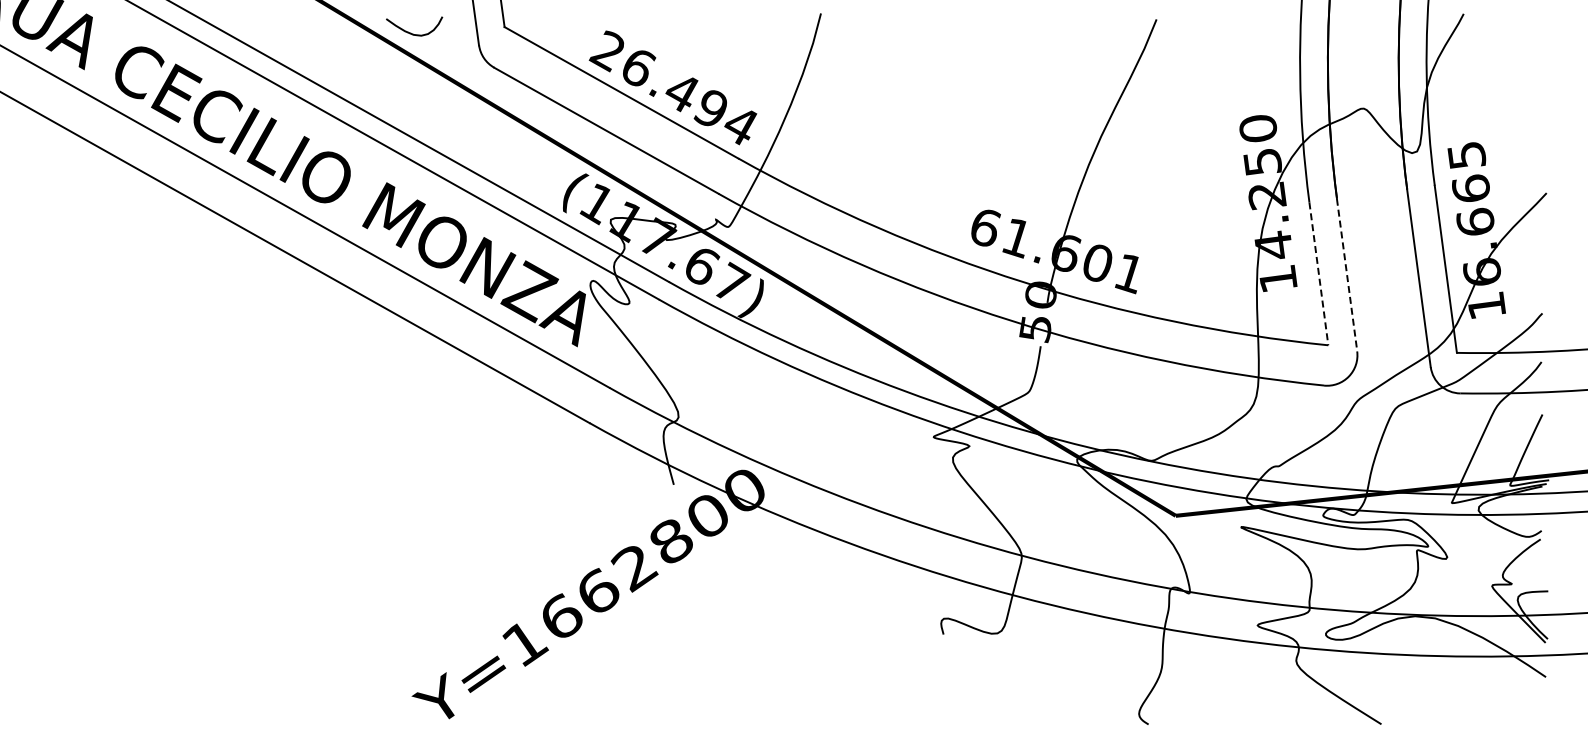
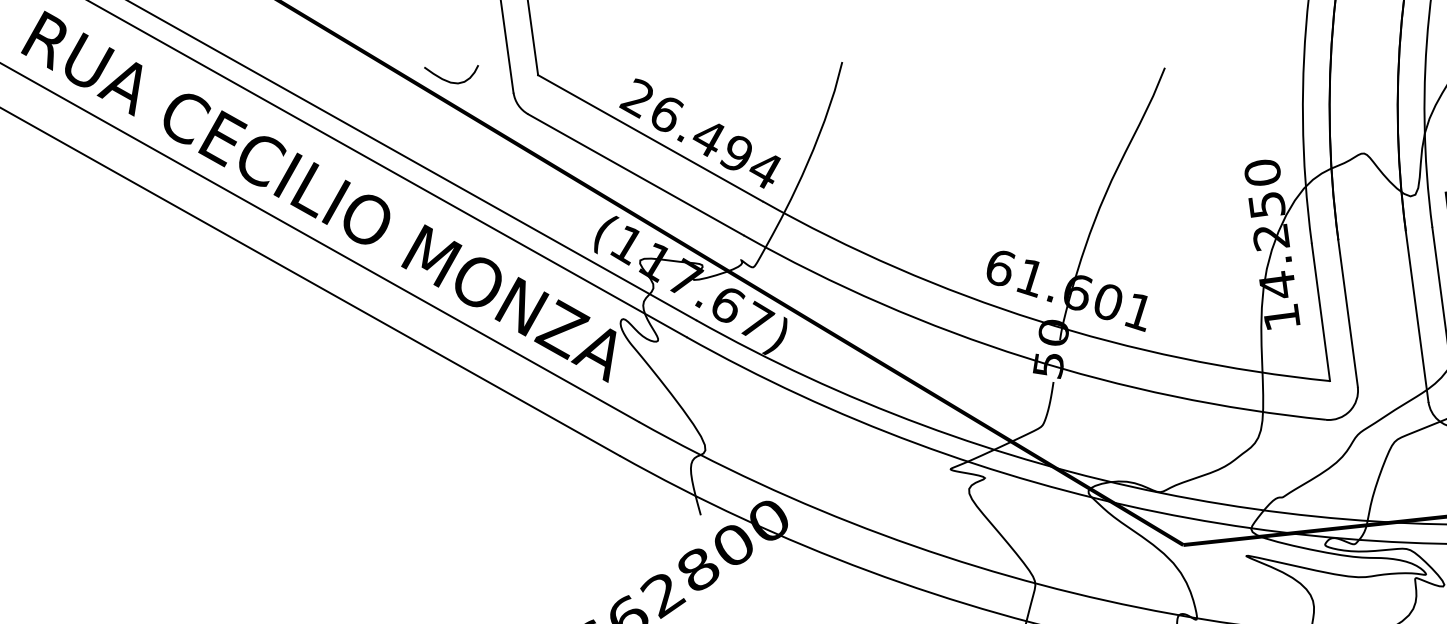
line: (1318, 274) -> (1320, 313), dashed -> solid
line: (1347, 275) -> (1348, 313), dashed -> solid

